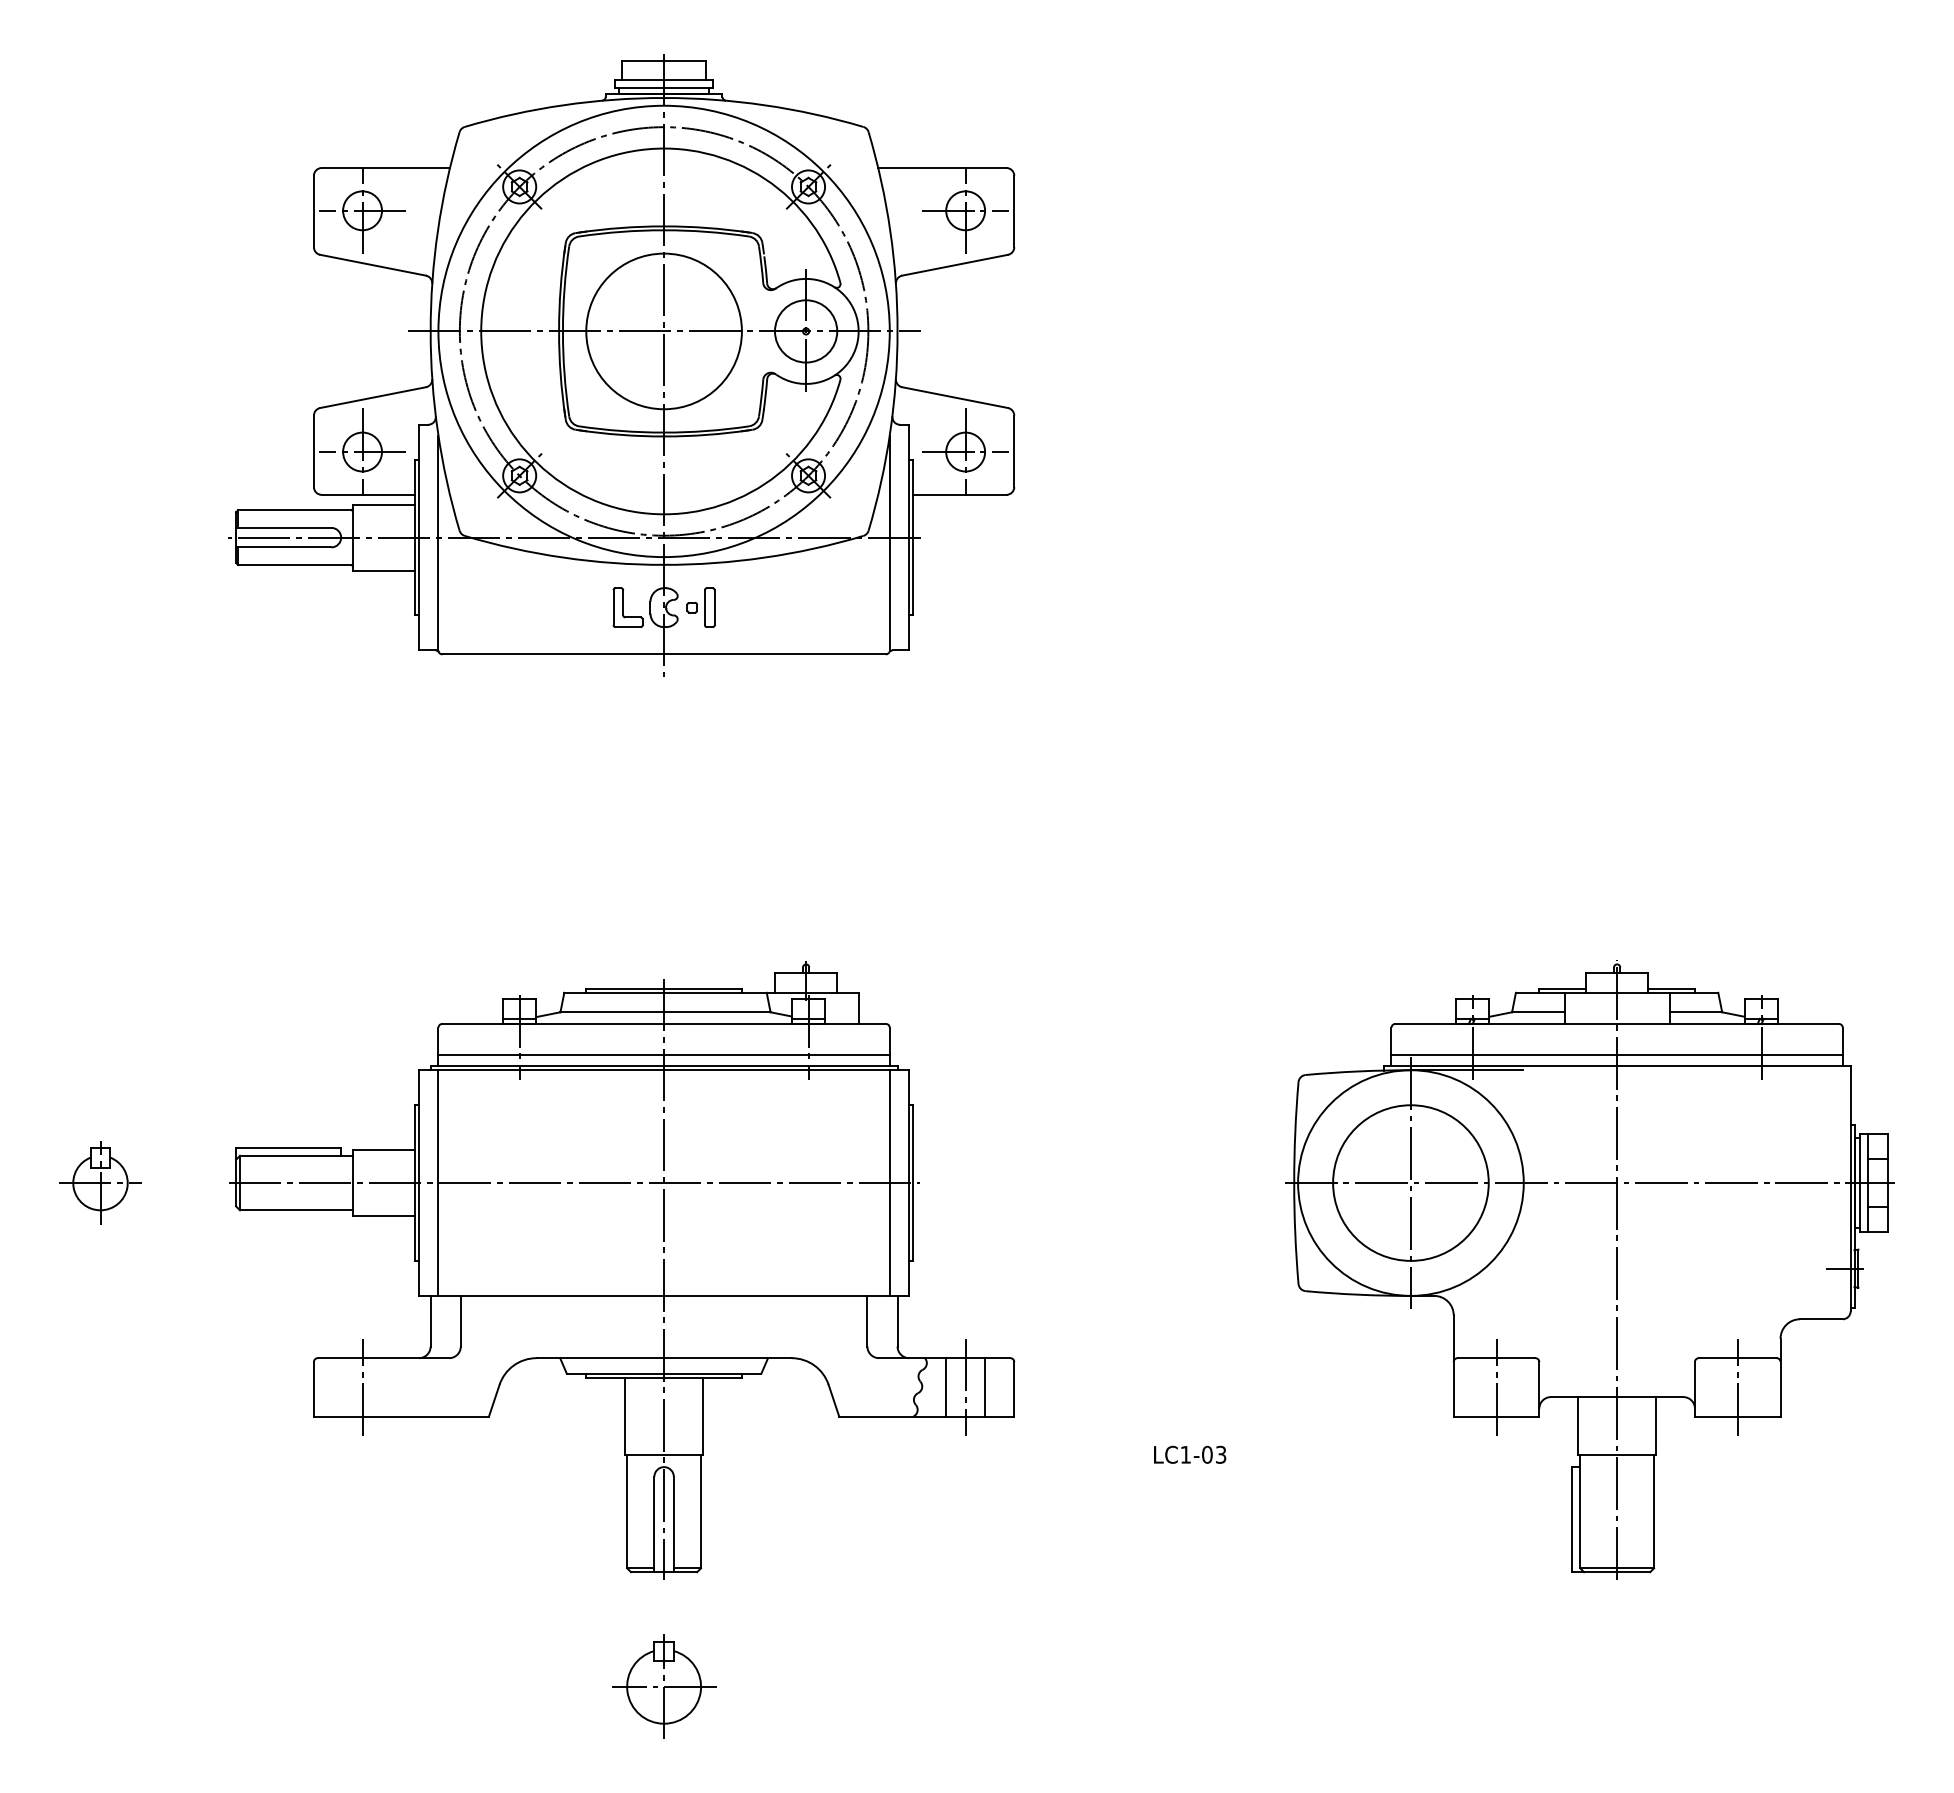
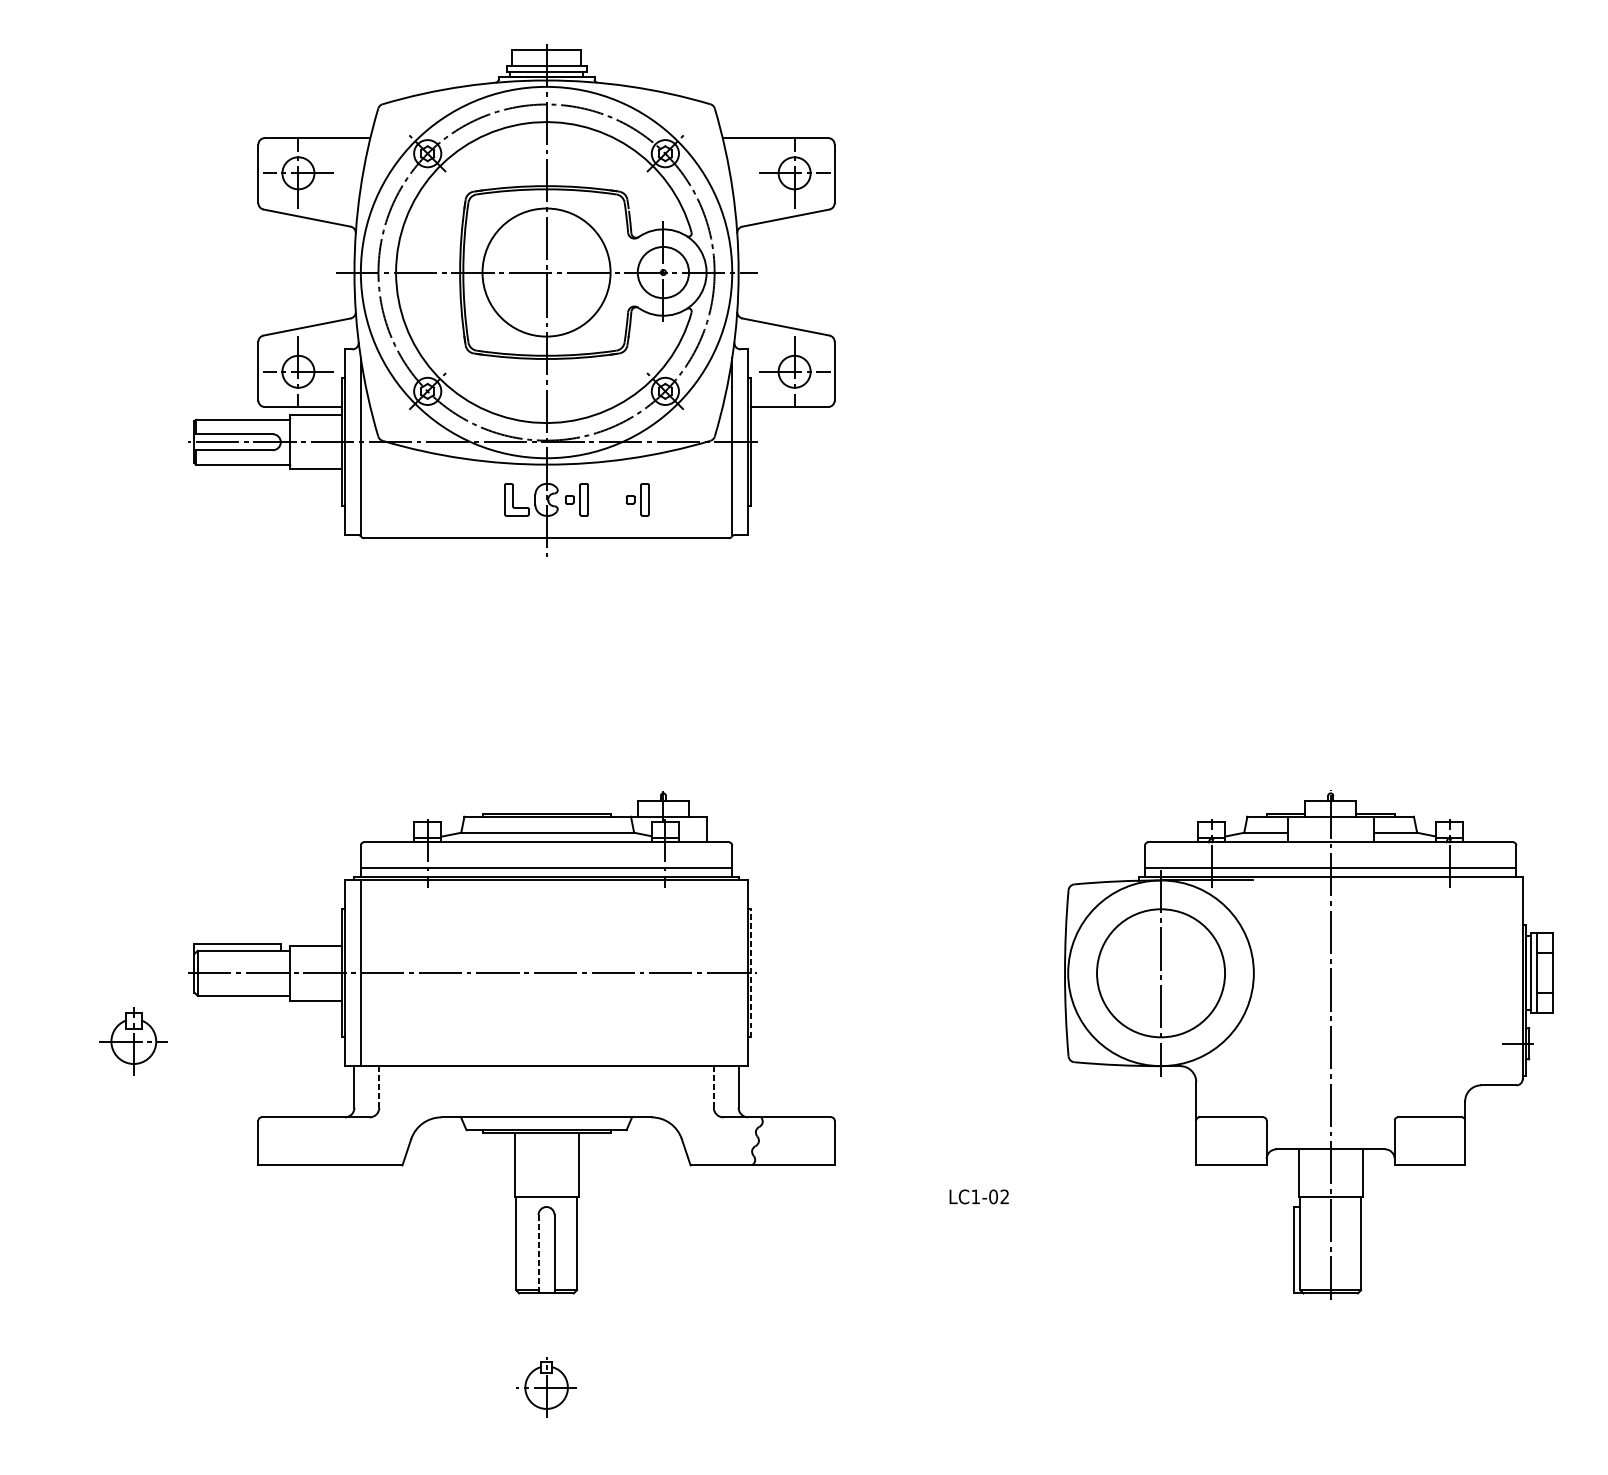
part: (774, 607) -> (637, 499), added
part: (100, 1182) -> (133, 1041), moved
line: (889, 1182) -> (732, 972), removed
line: (913, 1183) -> (751, 973), solid -> dashed
line: (1590, 1183) -> (1308, 973), removed
line: (664, 1278) -> (546, 1051), removed
line: (460, 1320) -> (379, 1086), solid -> dashed
line: (867, 1320) -> (713, 1086), solid -> dashed
line: (362, 1386) -> (298, 1140), removed
line: (965, 1386) -> (794, 1140), removed
line: (1496, 1386) -> (1231, 1140), removed
line: (1737, 1386) -> (1429, 1140), removed
line: (946, 1387) -> (778, 1141), removed
line: (985, 1387) -> (810, 1141), removed
text: (1221, 1454) -> (1005, 1196), LC1-03 -> LC1-02
line: (654, 1524) -> (538, 1254), solid -> dashed
part: (664, 1686) -> (546, 1387), size x0.7

